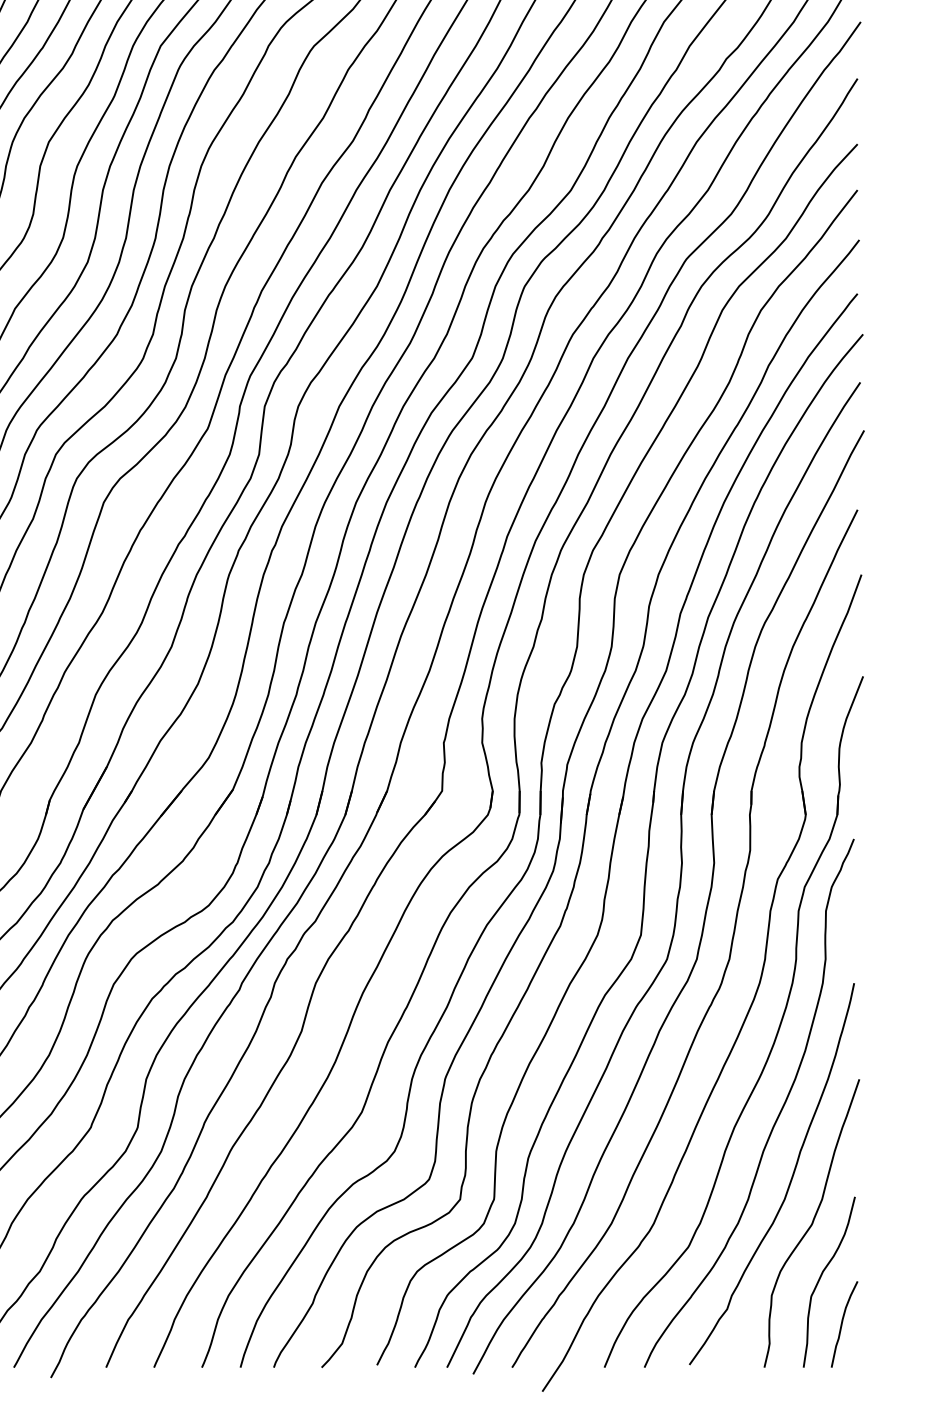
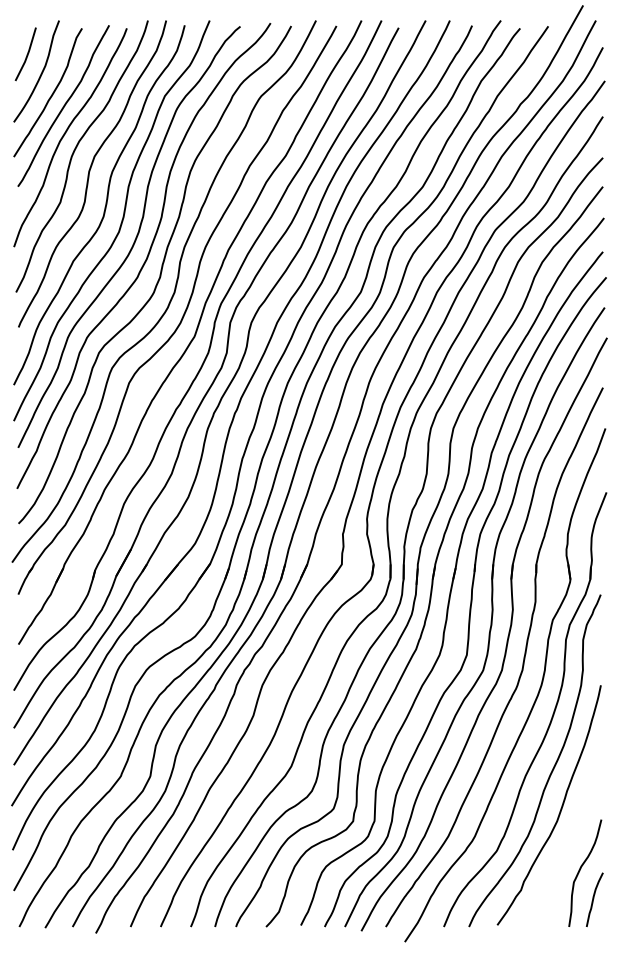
curve: (812, 1222) -> (574, 835), removed

